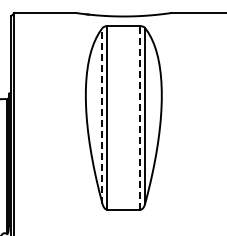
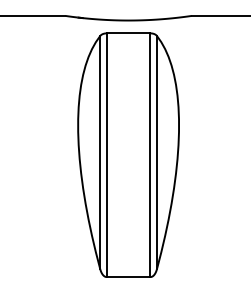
line: (102, 115) -> (100, 151), dashed -> solid
line: (140, 117) -> (150, 154), dashed -> solid

